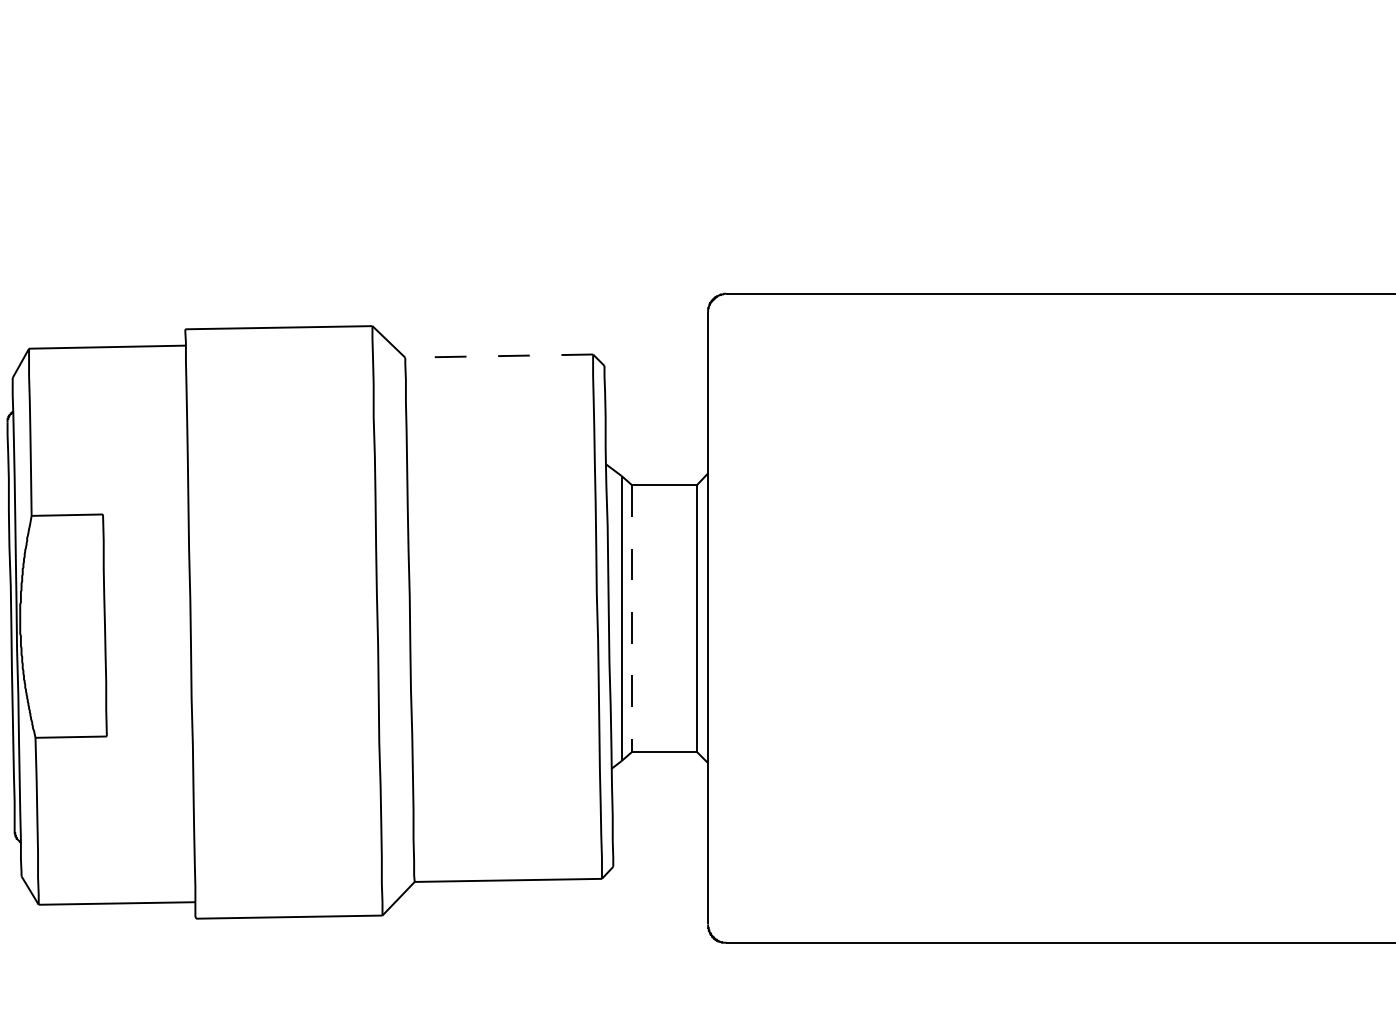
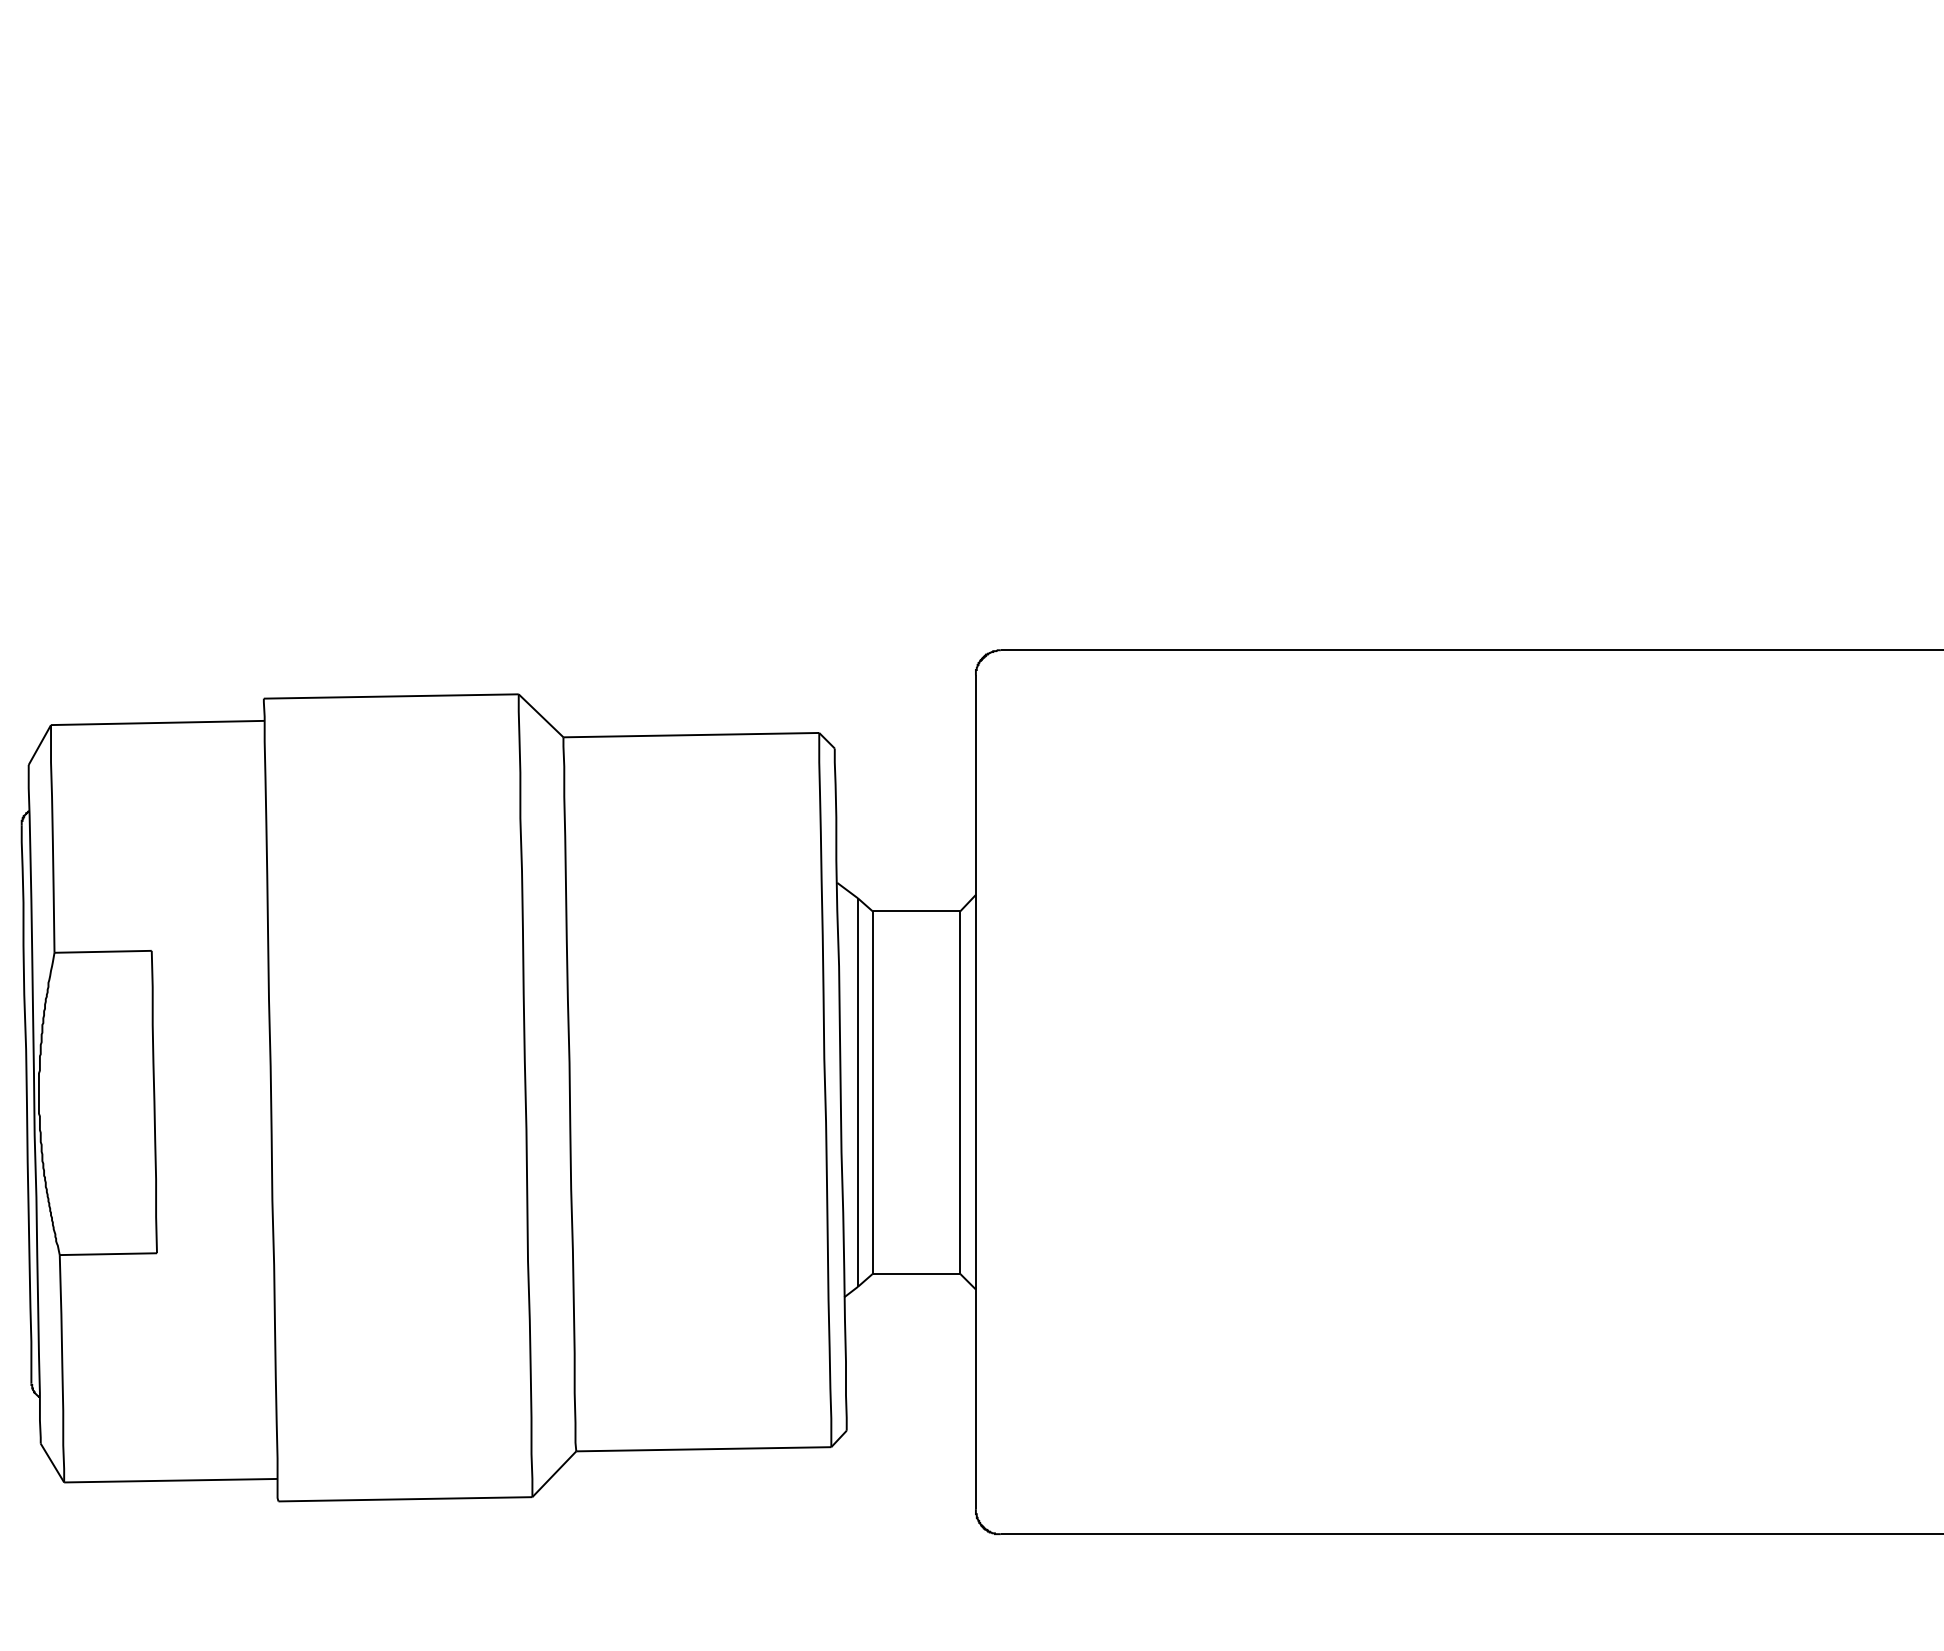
line: (499, 356) -> (691, 735), dashed -> solid
line: (632, 619) -> (872, 1093), dashed -> solid

